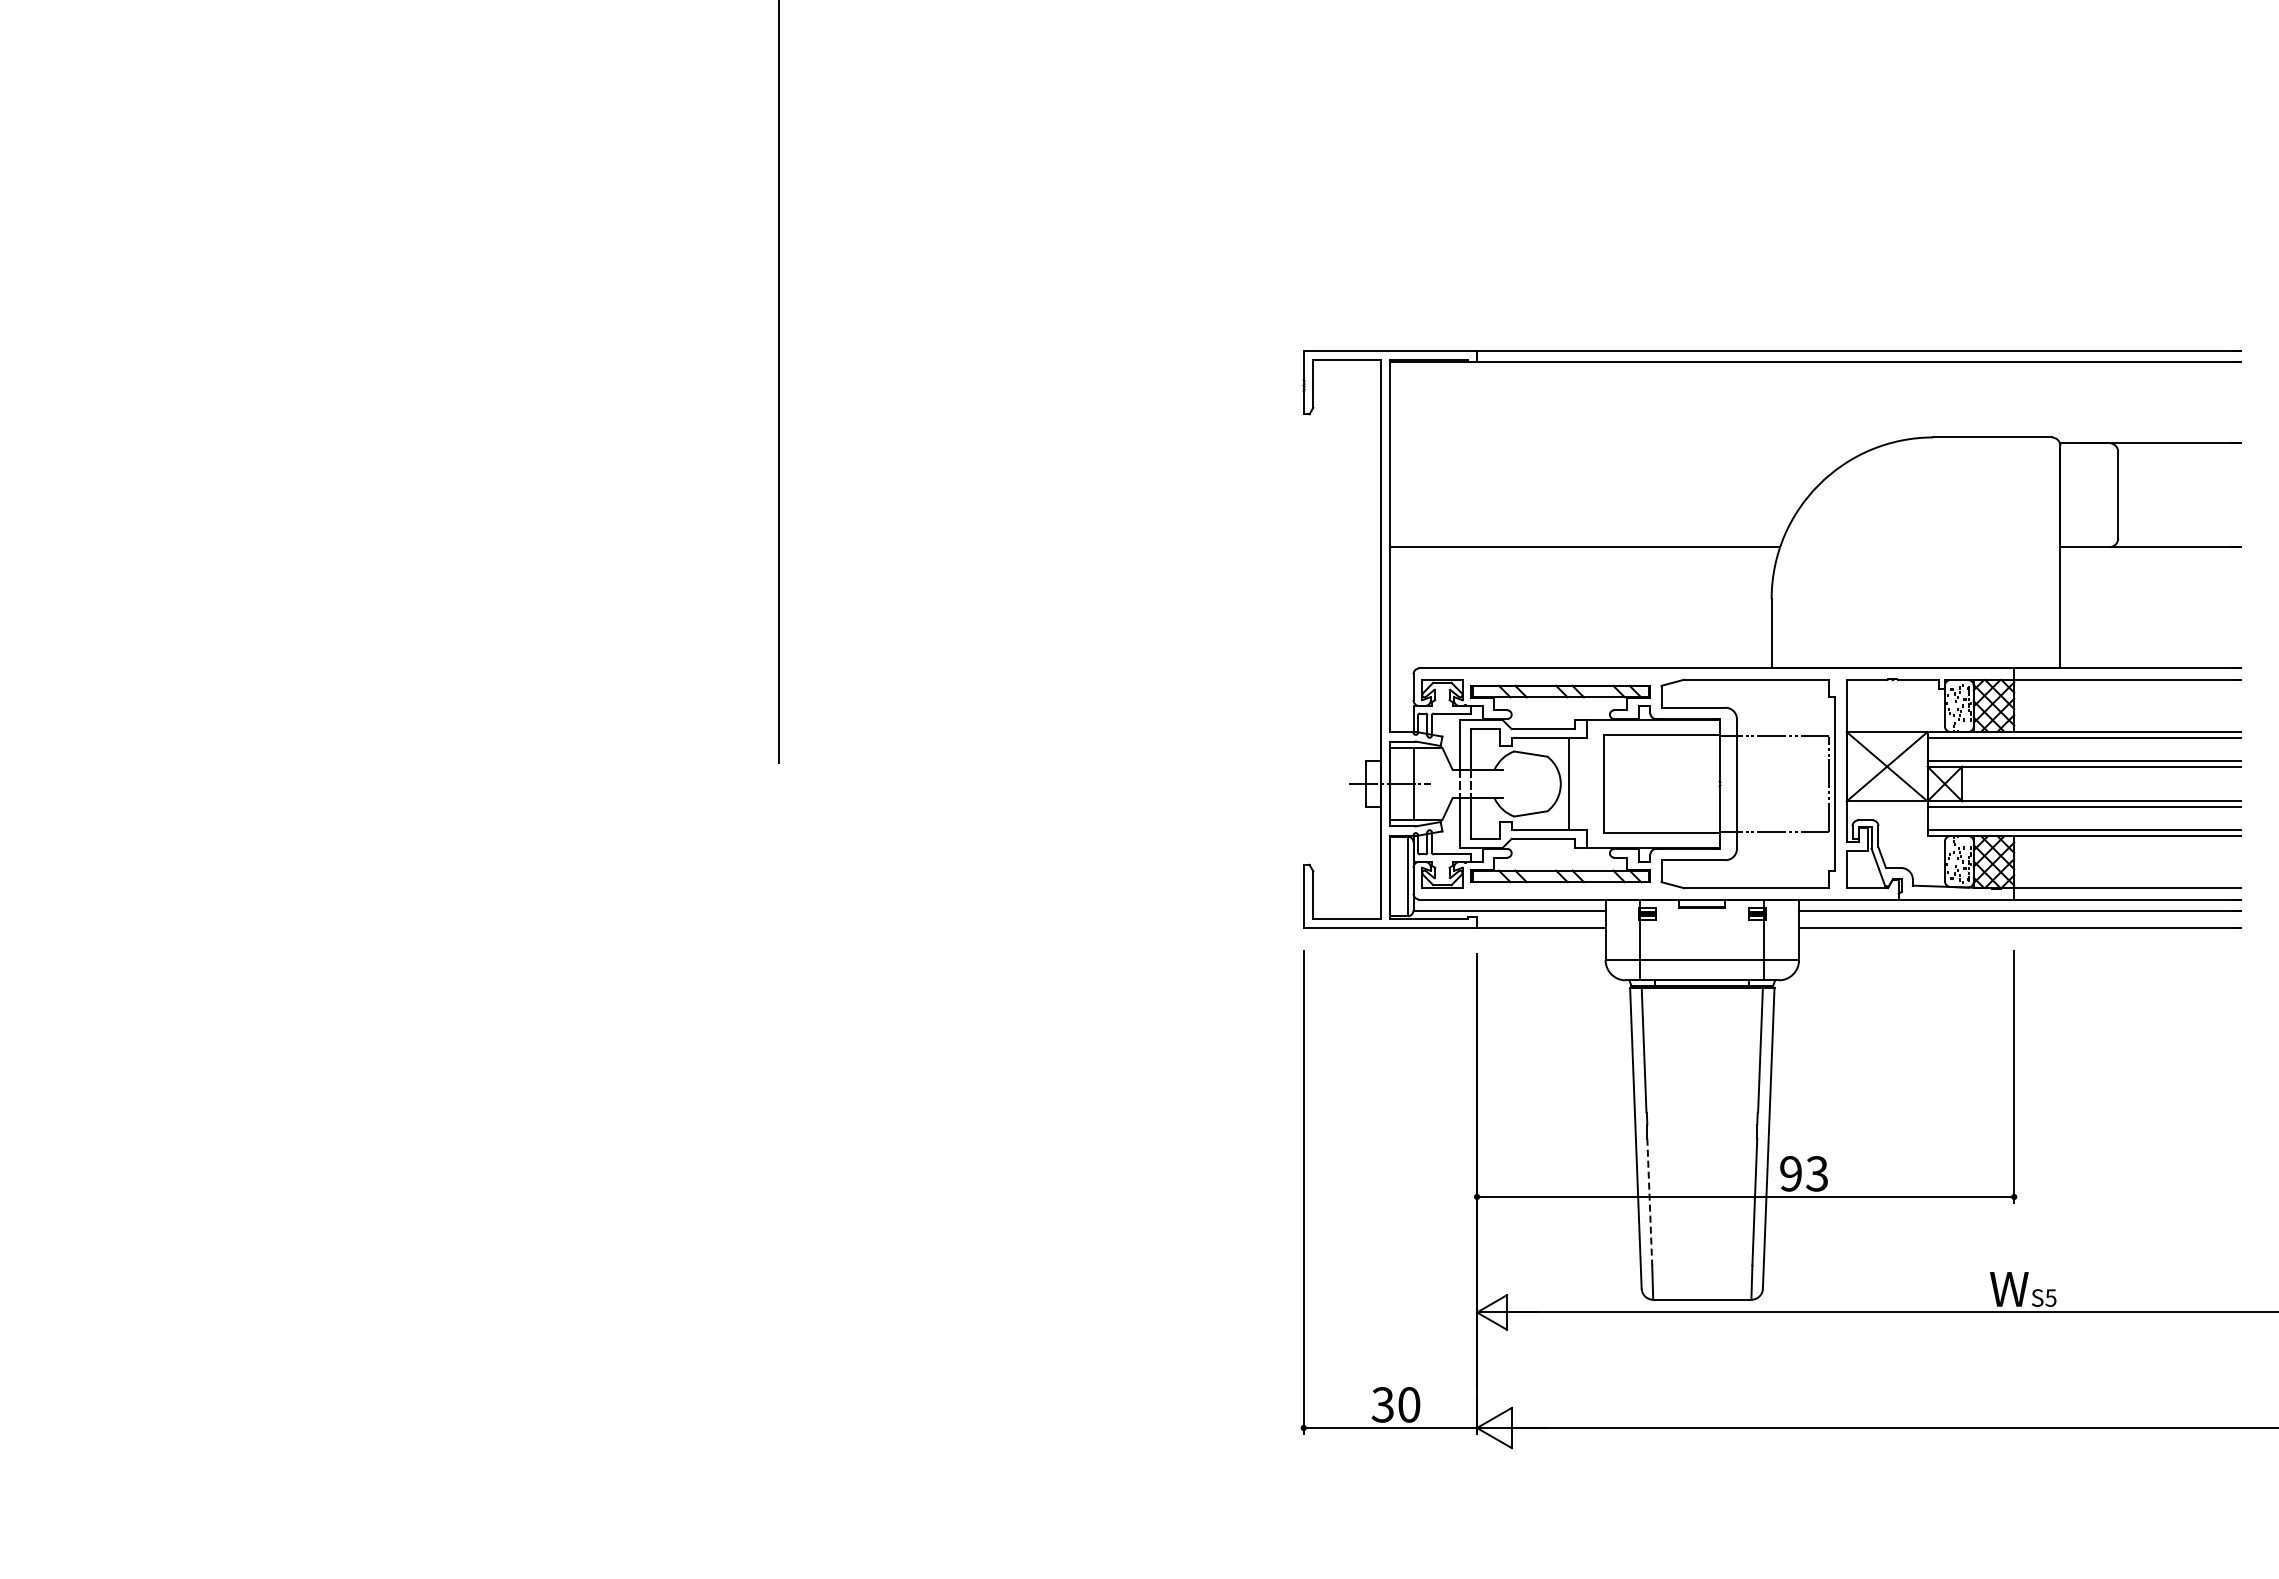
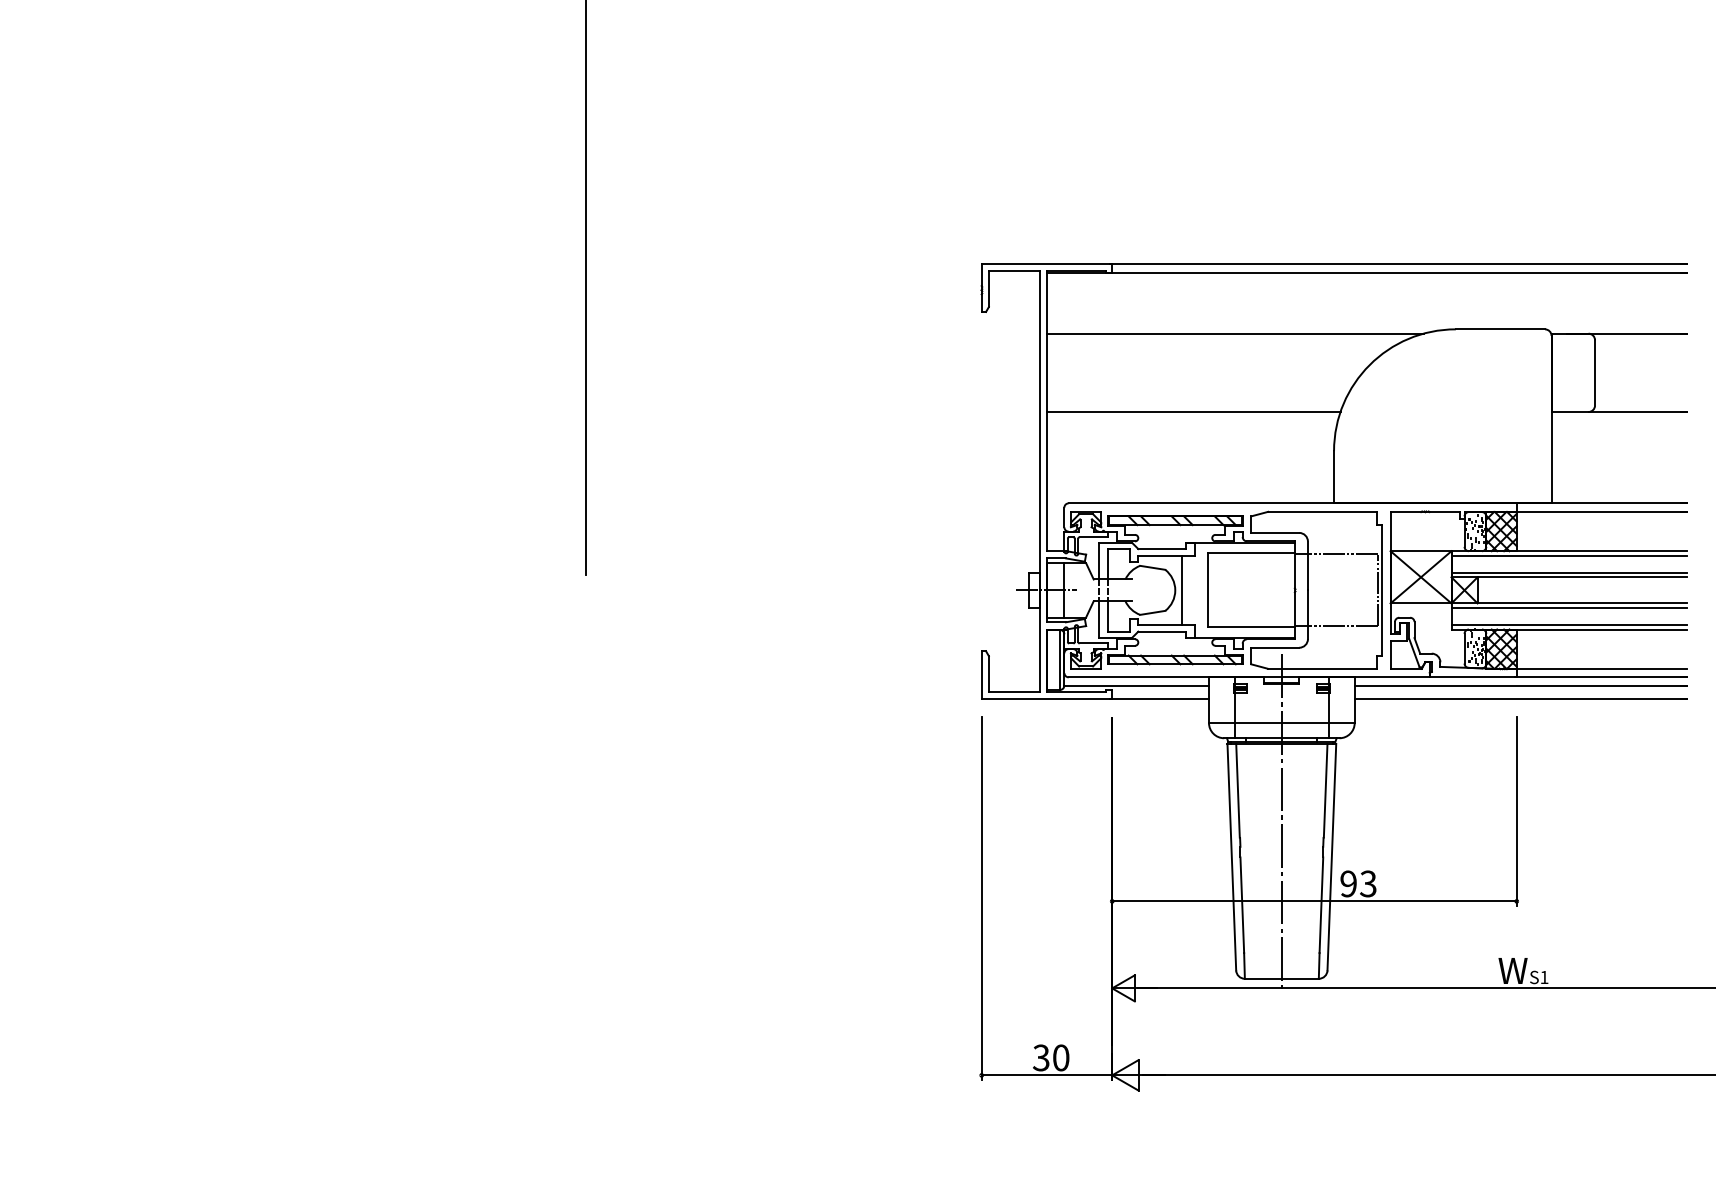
line: (1640, 443) -> (1235, 333), added
line: (1702, 1093) -> (1281, 823), added
line: (1649, 1202) -> (1242, 905), dashed -> solid
text: (2050, 1297) -> (1544, 977), S5 -> S1

